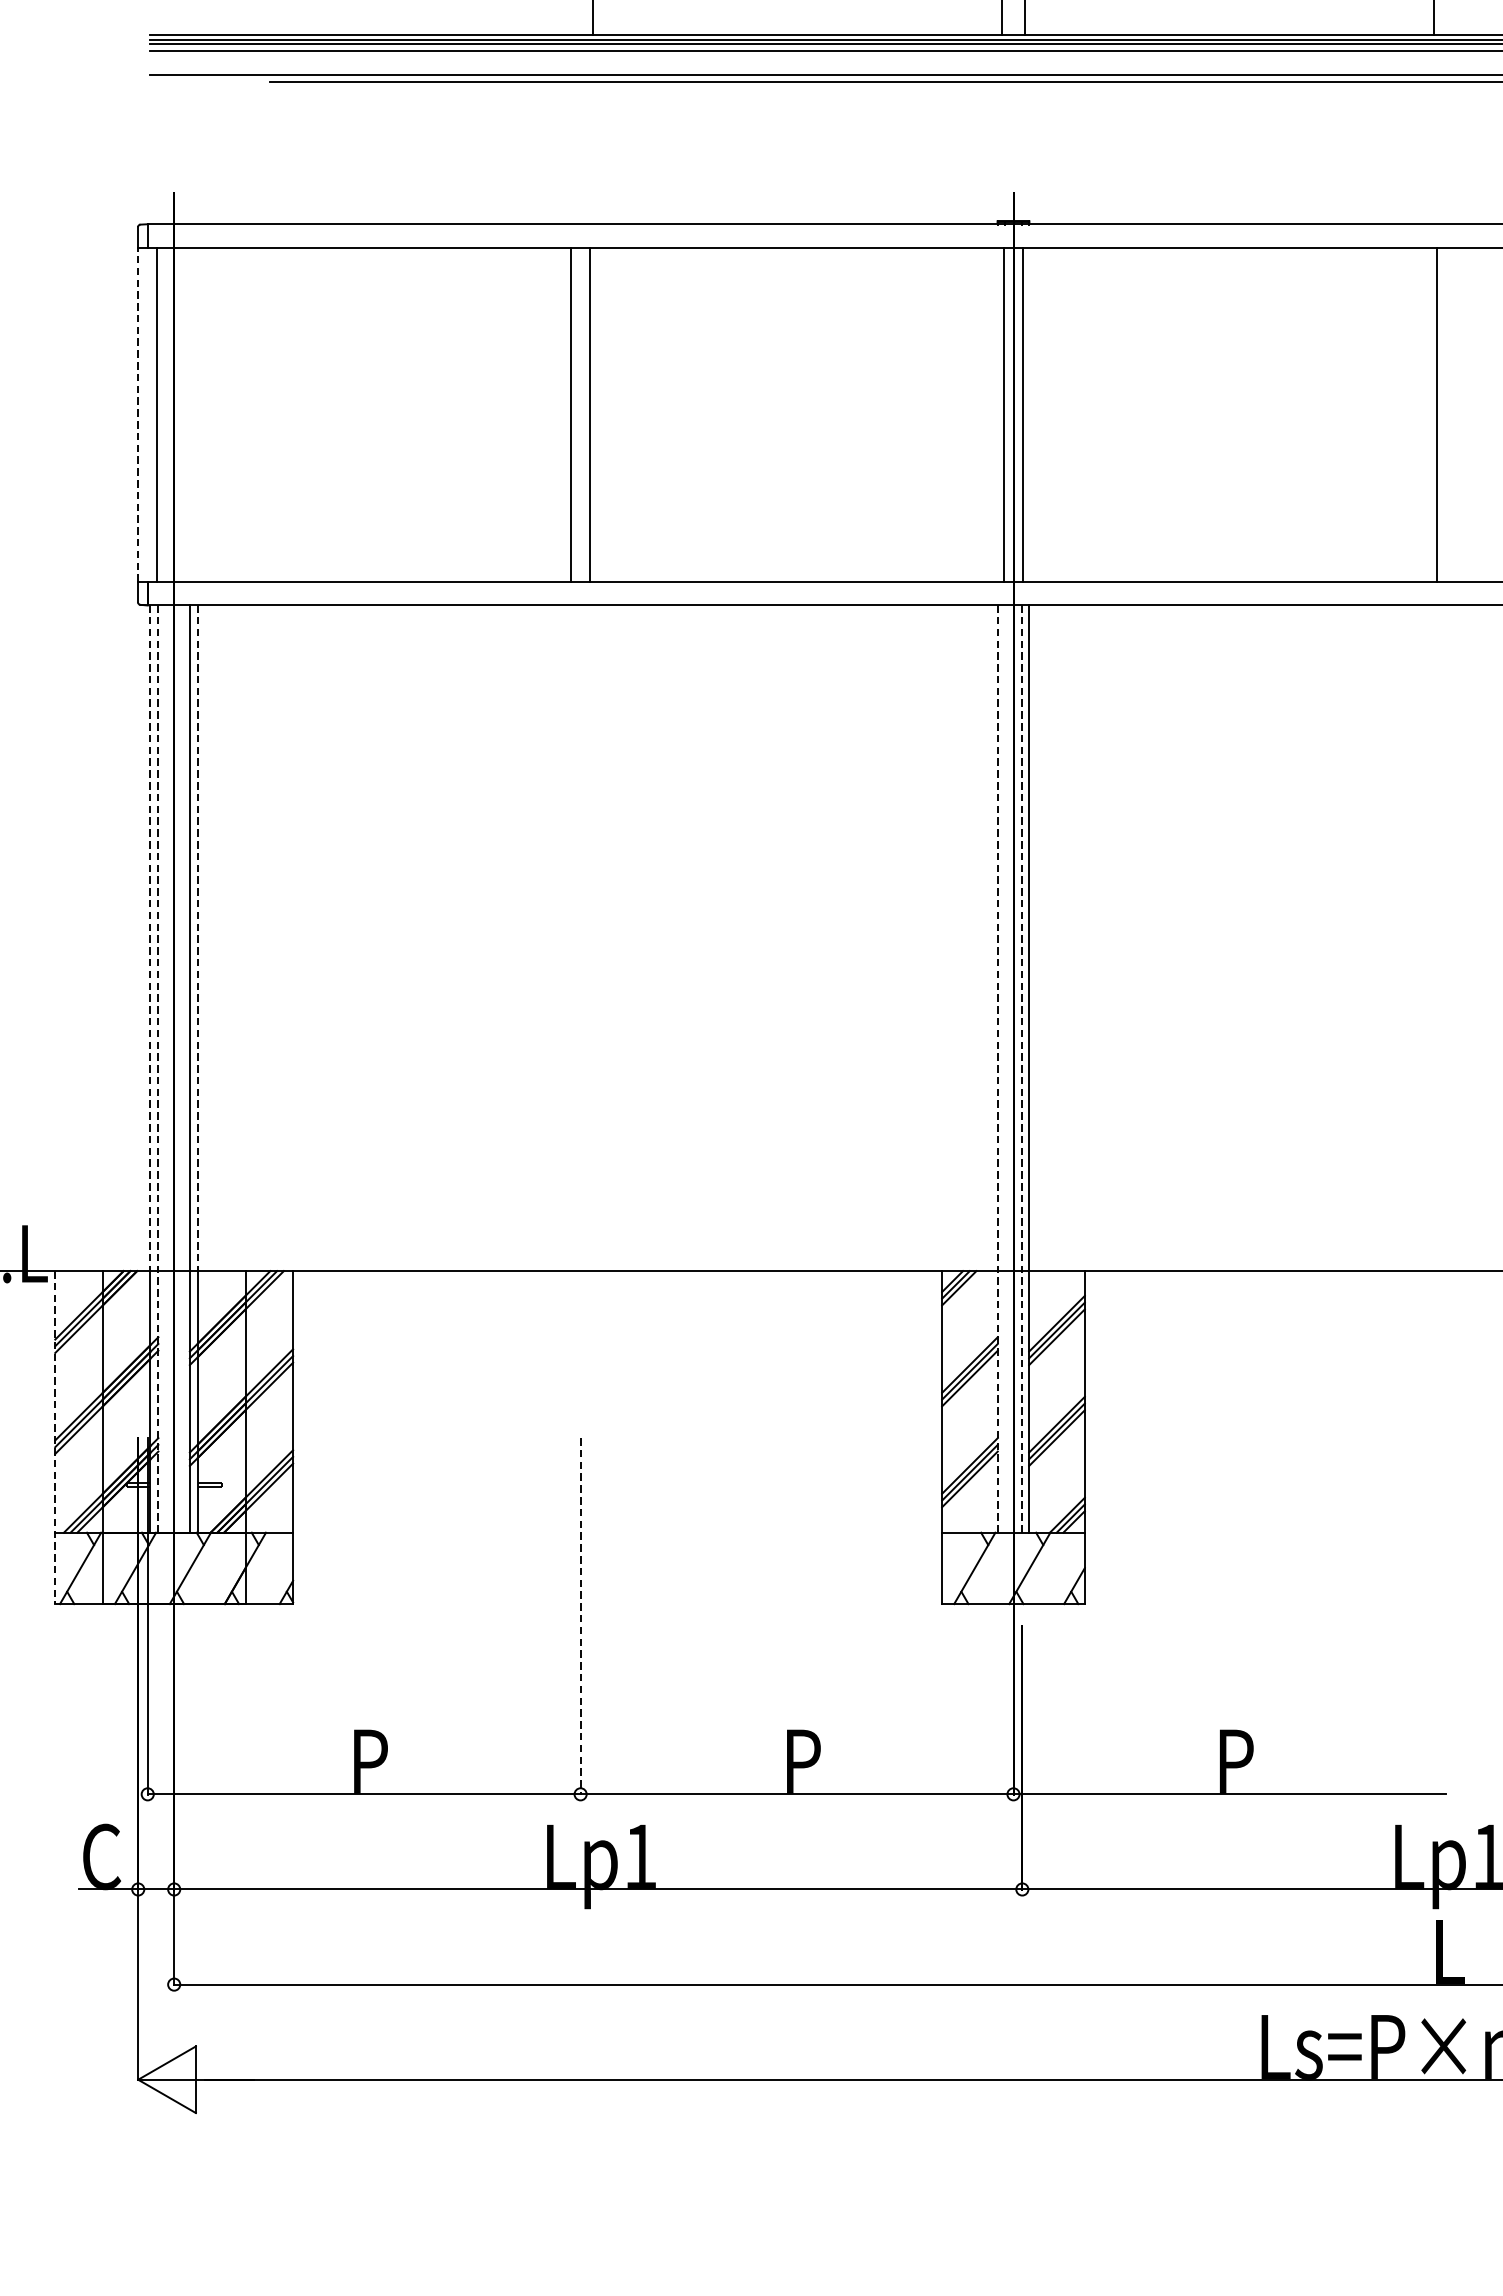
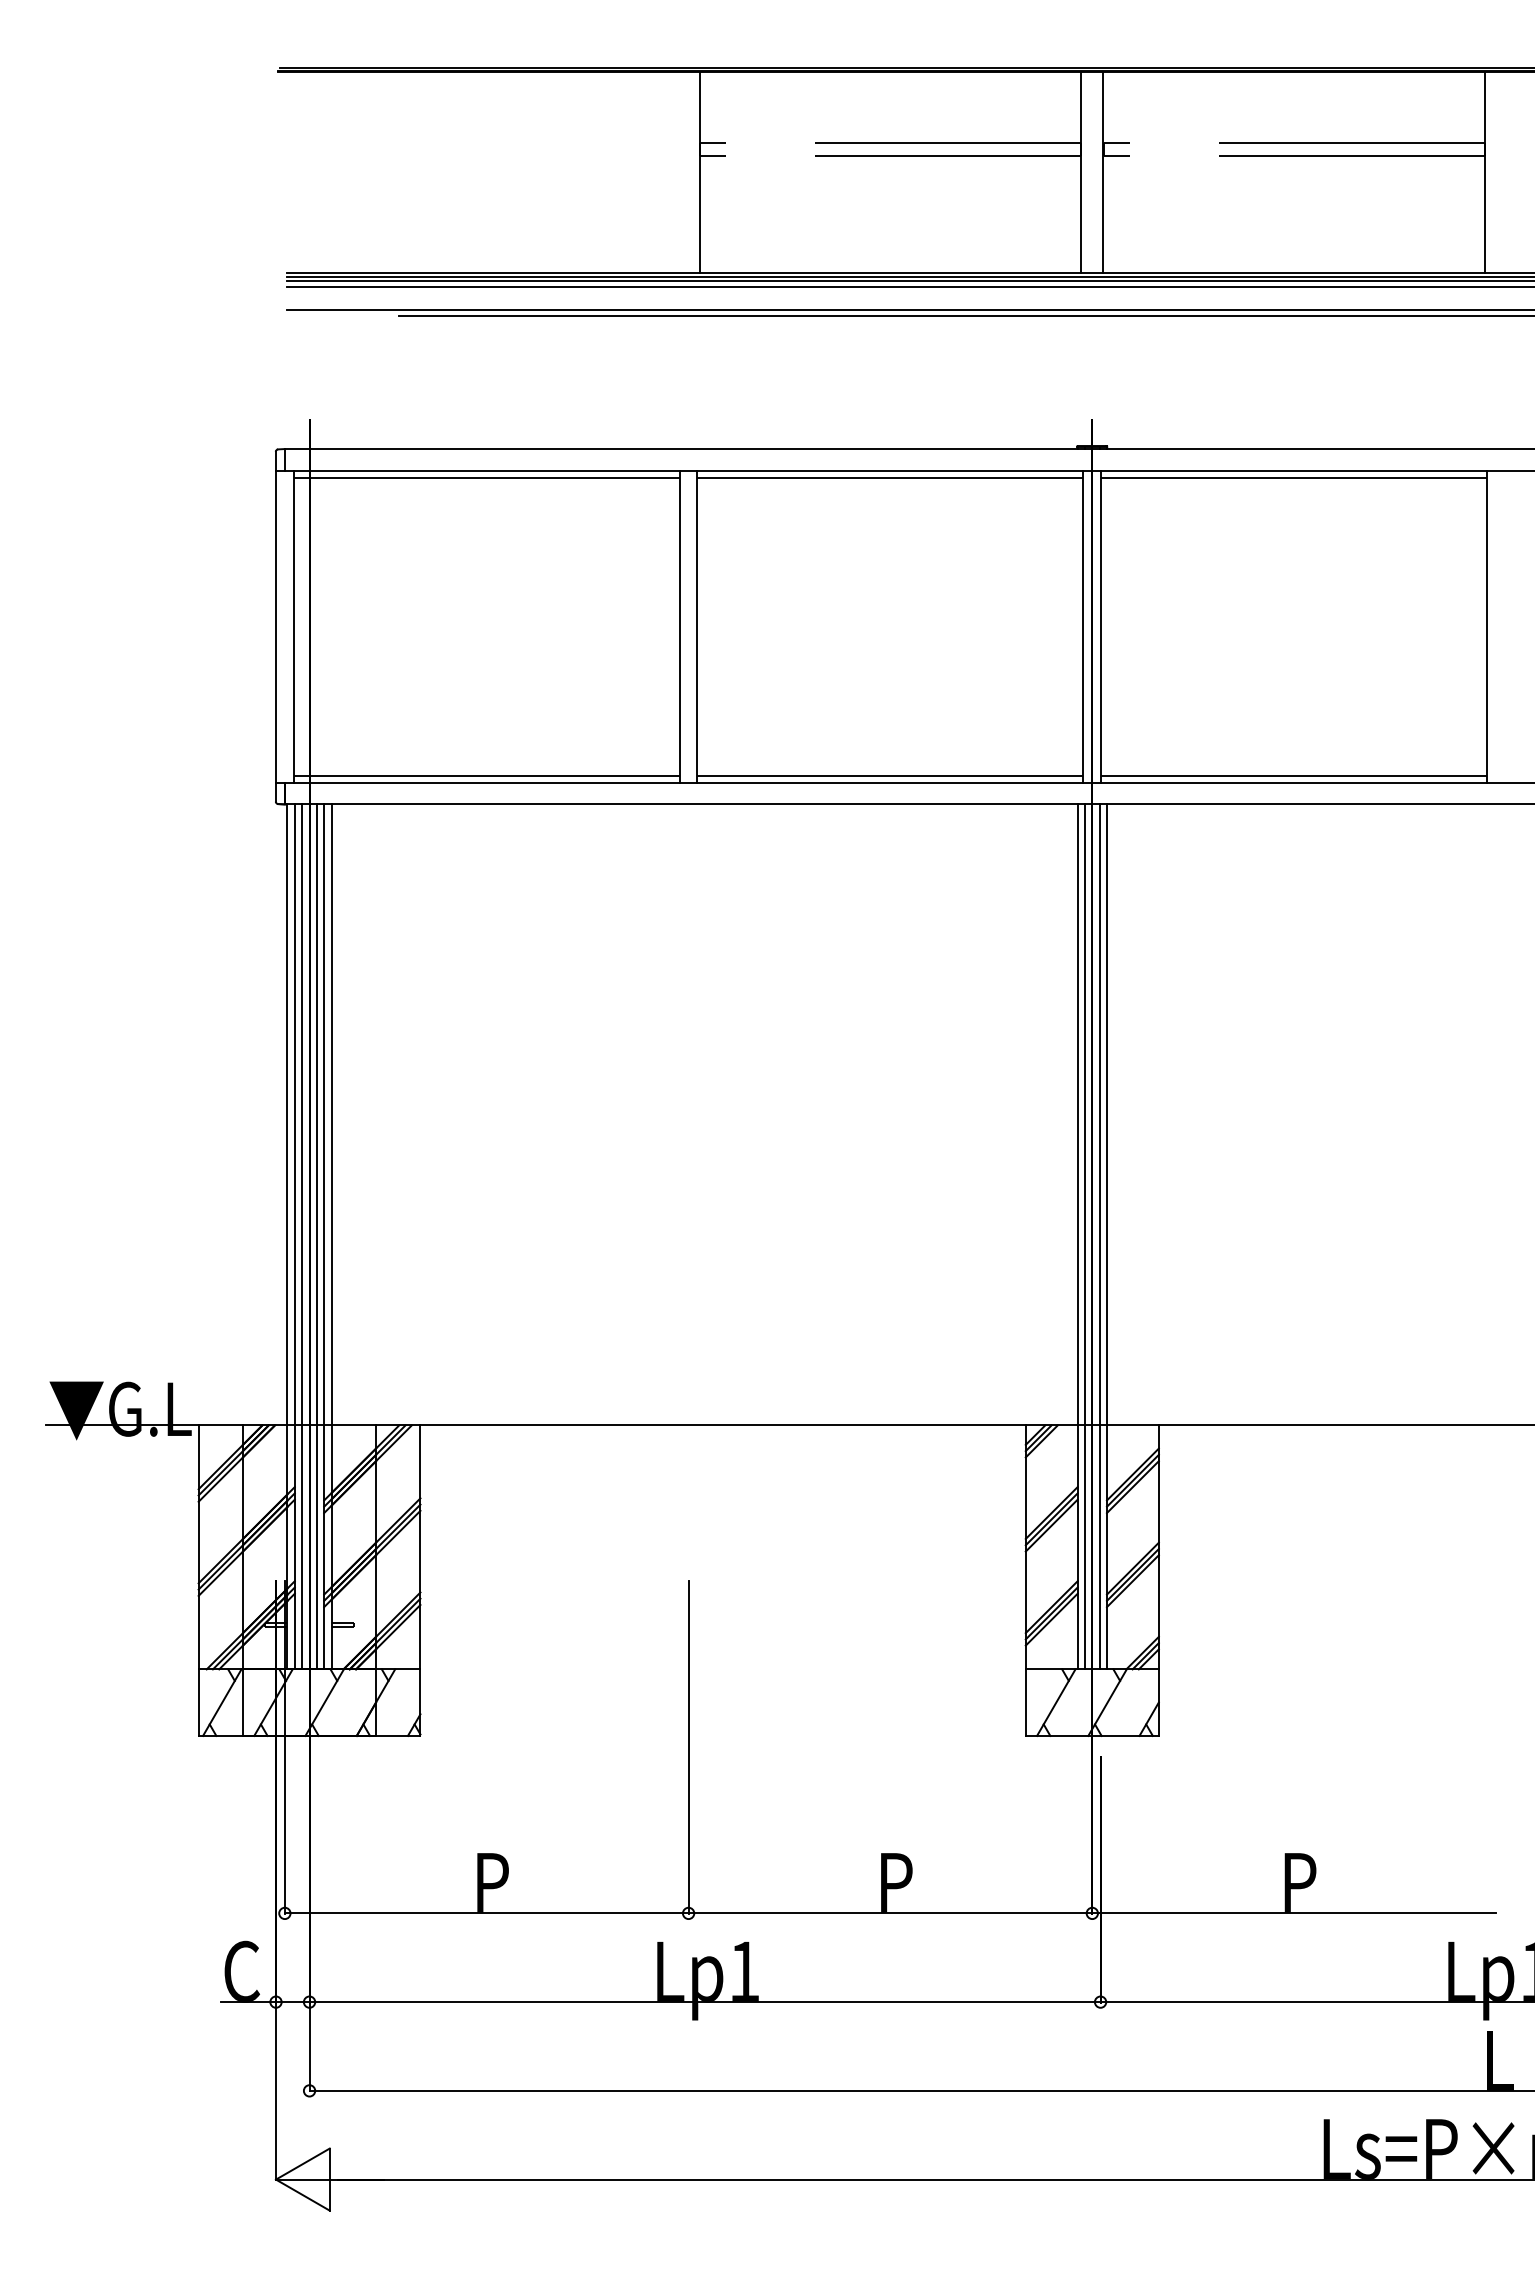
line: (363, 254) -> (486, 477), added
line: (797, 254) -> (890, 477), added
line: (1230, 254) -> (1294, 477), added
line: (138, 414) -> (276, 626), dashed -> solid
line: (363, 574) -> (486, 775), added
line: (797, 574) -> (890, 775), added
line: (1230, 574) -> (1294, 775), added
line: (150, 937) -> (287, 1114), dashed -> solid
line: (197, 937) -> (331, 1114), dashed -> solid
line: (158, 1068) -> (294, 1236), dashed -> solid
line: (165, 1068) -> (301, 1236), added
line: (182, 1068) -> (317, 1236), added
line: (997, 1068) -> (1077, 1236), dashed -> solid
line: (1005, 1068) -> (1084, 1236), added
line: (1022, 1068) -> (1100, 1236), dashed -> solid
line: (55, 1438) -> (198, 1581), dashed -> solid
line: (580, 1616) -> (688, 1747), dashed -> solid

